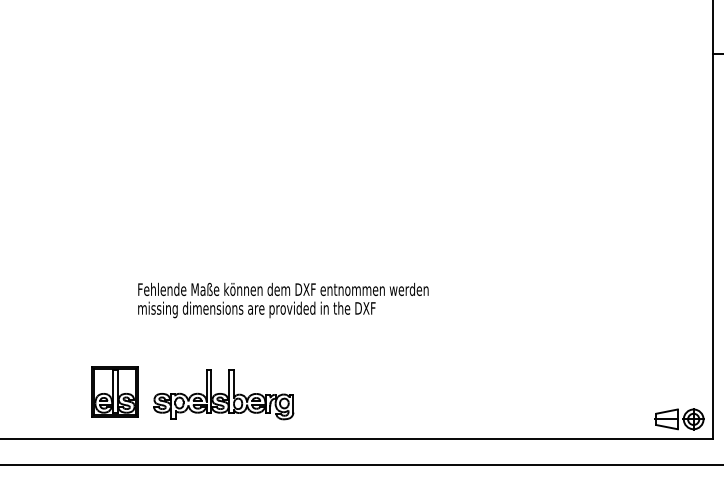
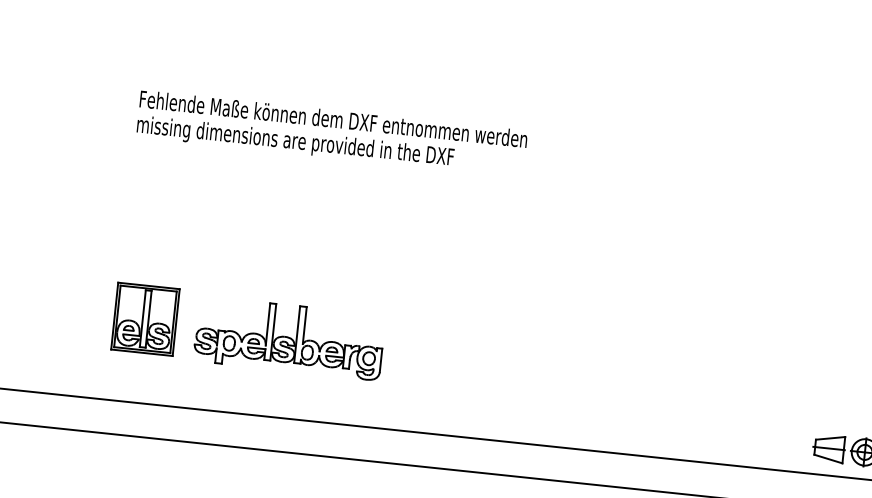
text: (283, 300) -> (332, 133), moved
part: (192, 393) -> (248, 332), moved

